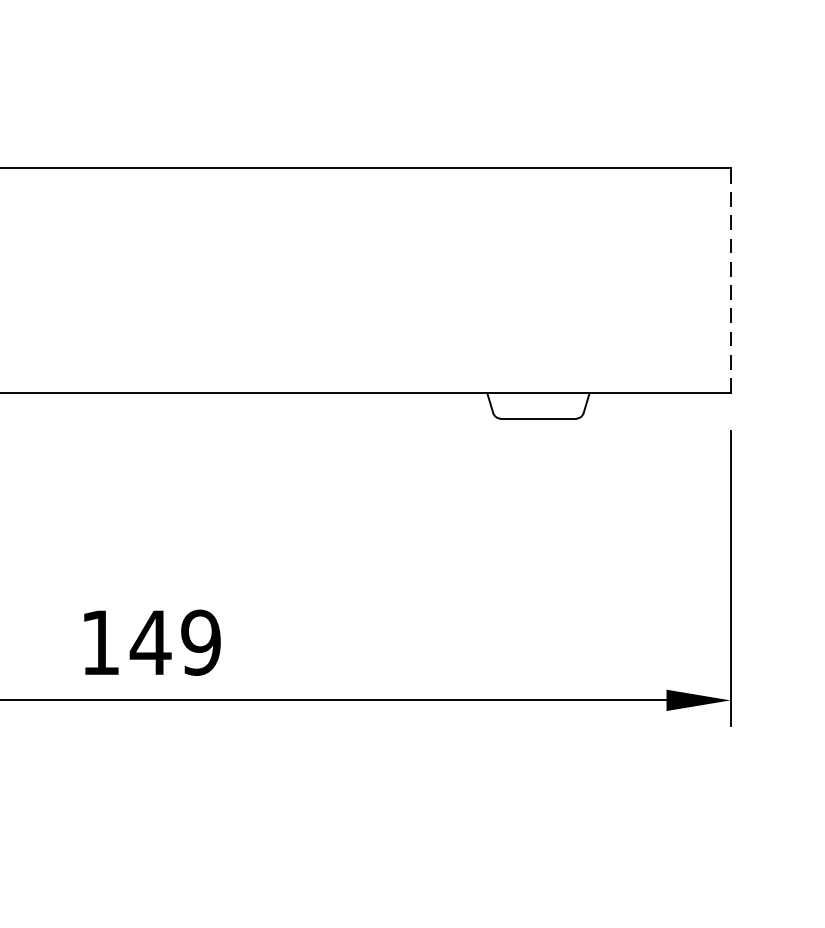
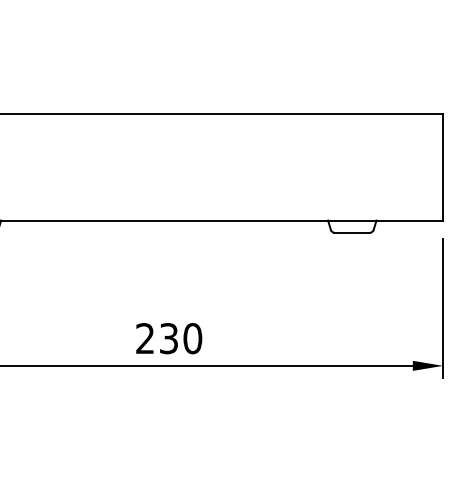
line: (731, 278) -> (443, 166), dashed -> solid
text: (151, 642) -> (169, 338), 149 -> 230

